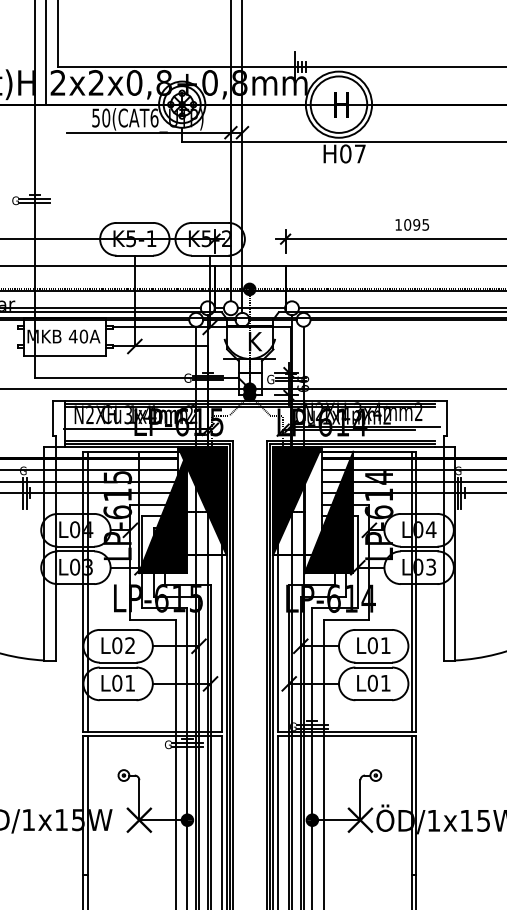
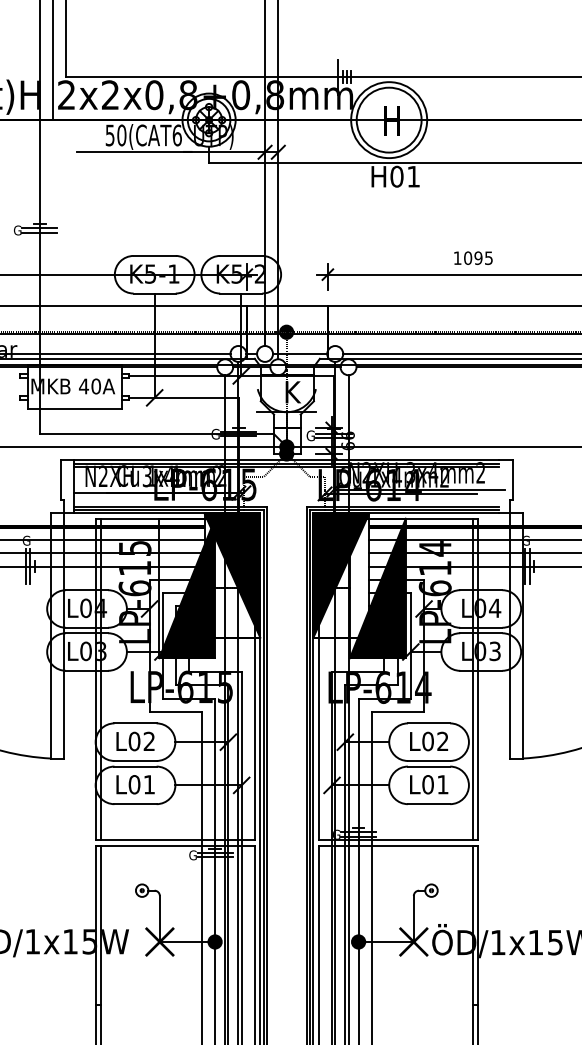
text: (360, 153) -> (413, 176), H07 -> H01
text: (385, 645) -> (442, 741), L01 -> L02

